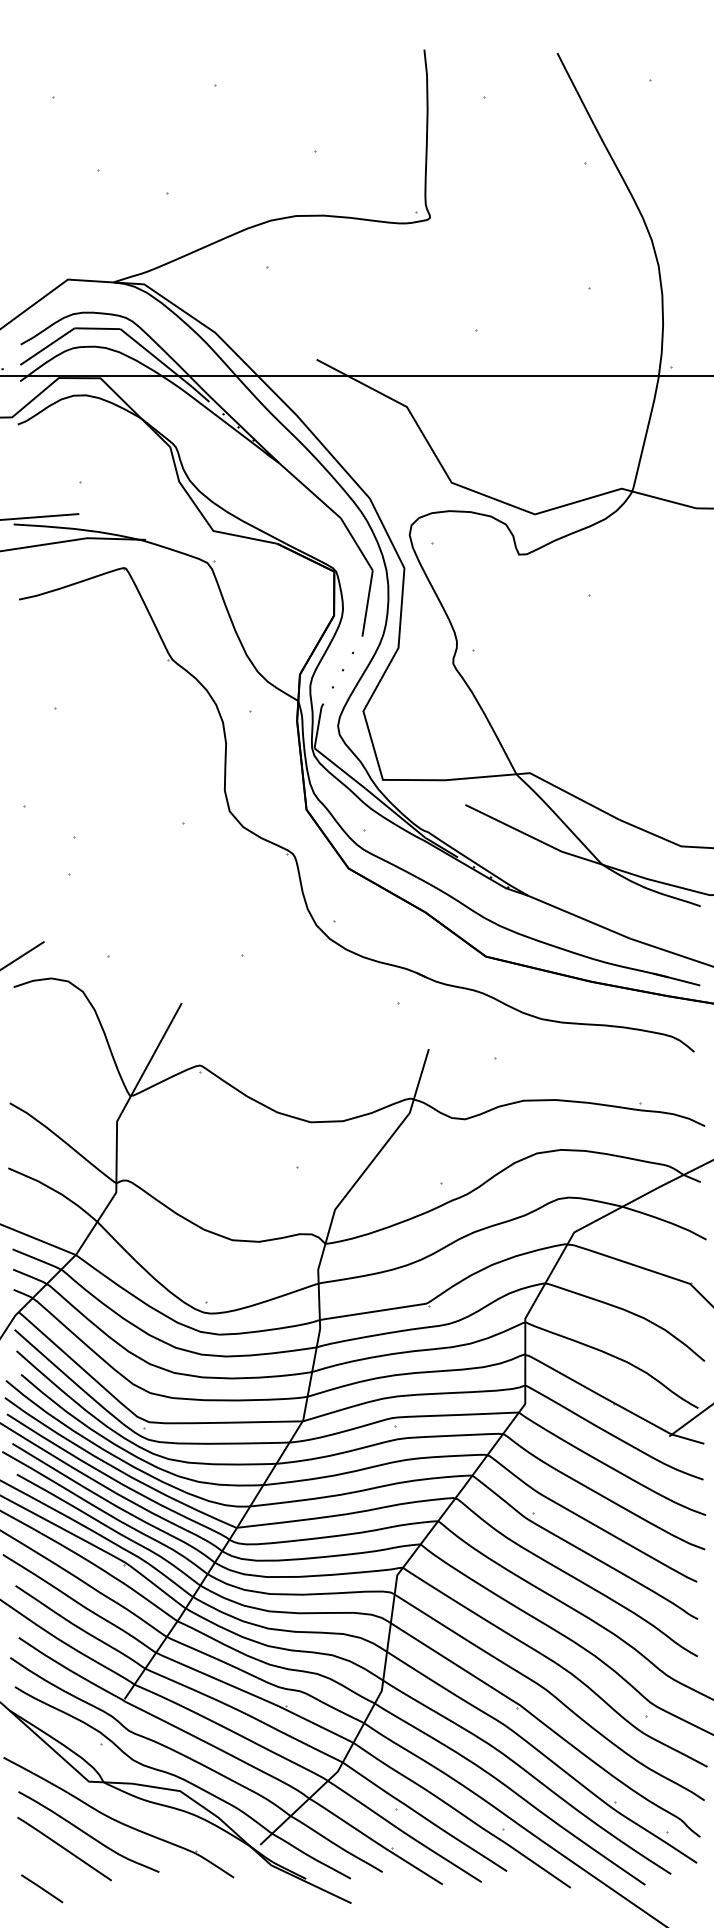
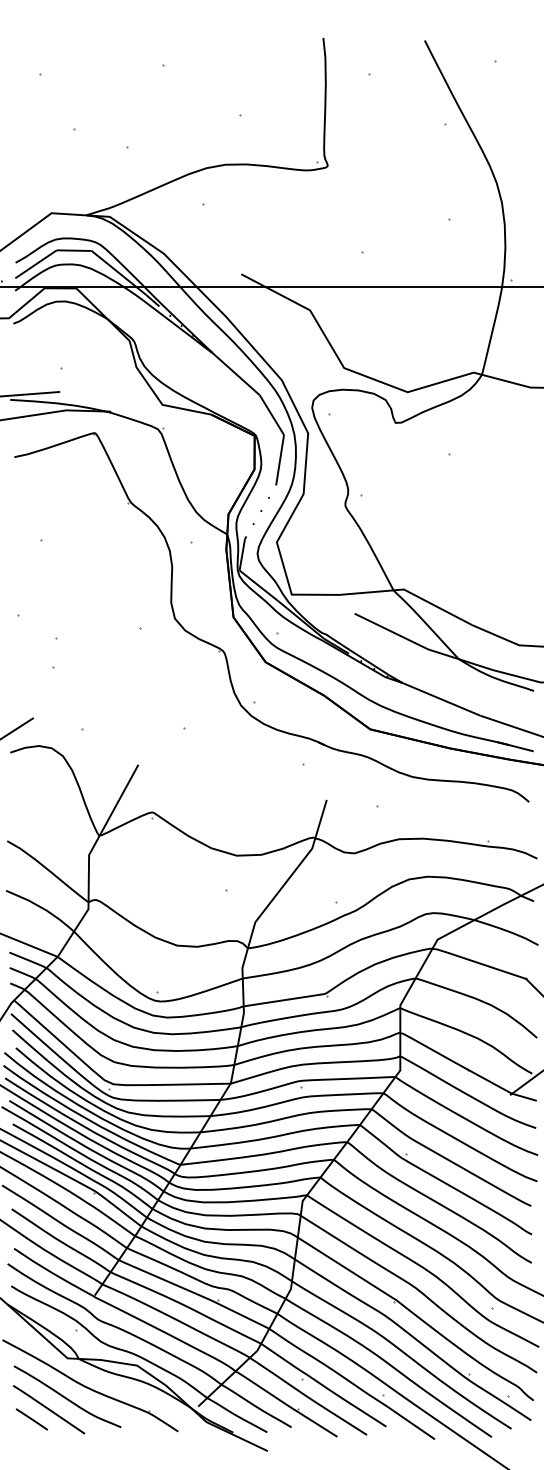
line: (42, 1888) -> (32, 1419), moved

